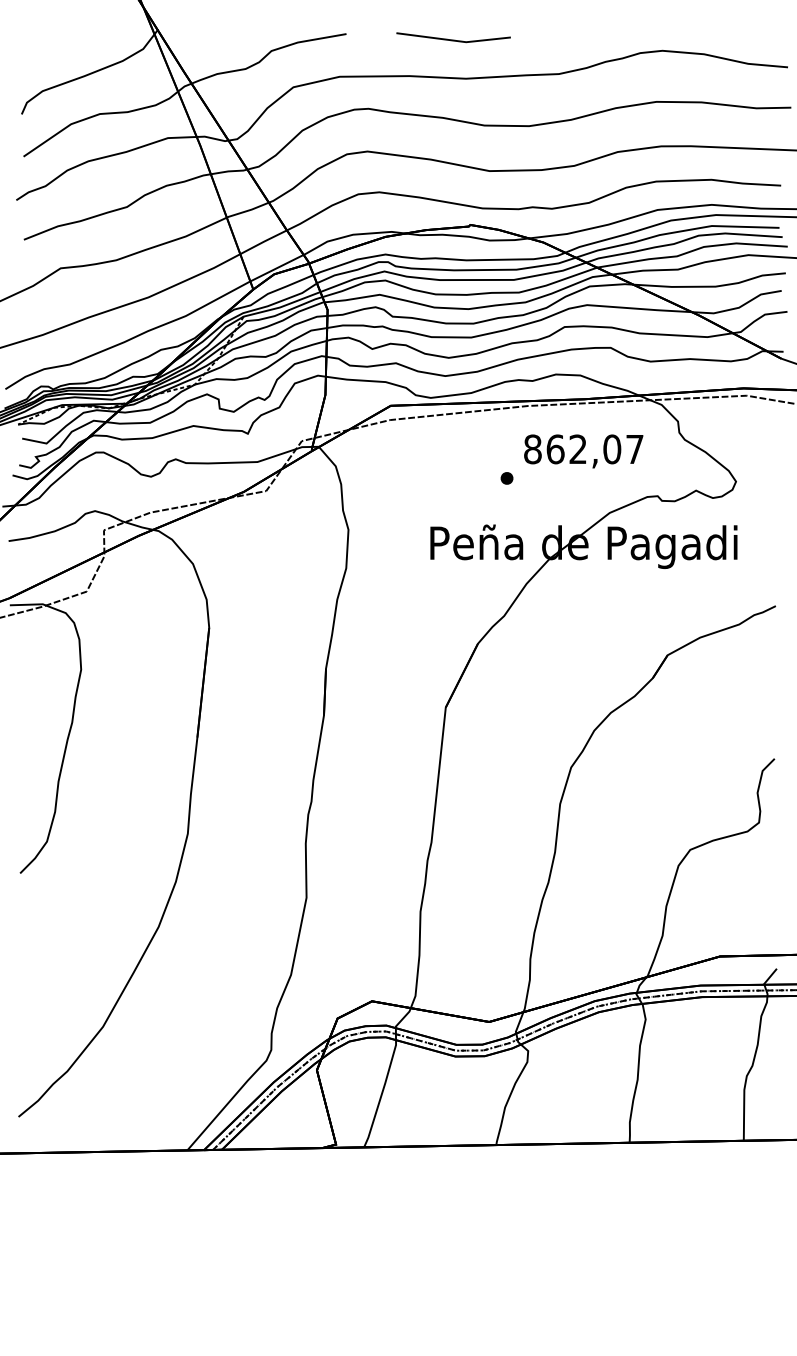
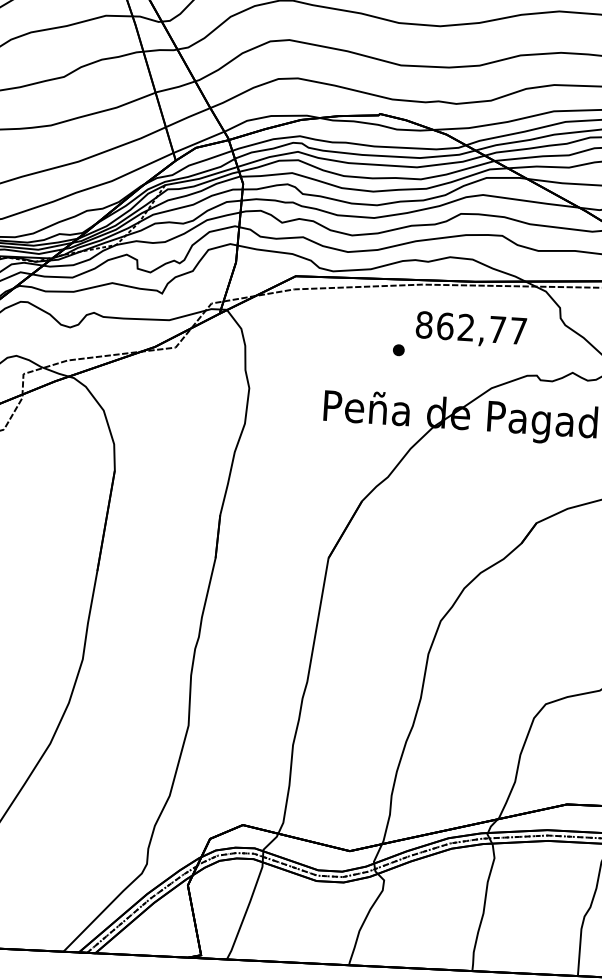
text: (612, 449) -> (497, 329), 862,07 -> 862,77

